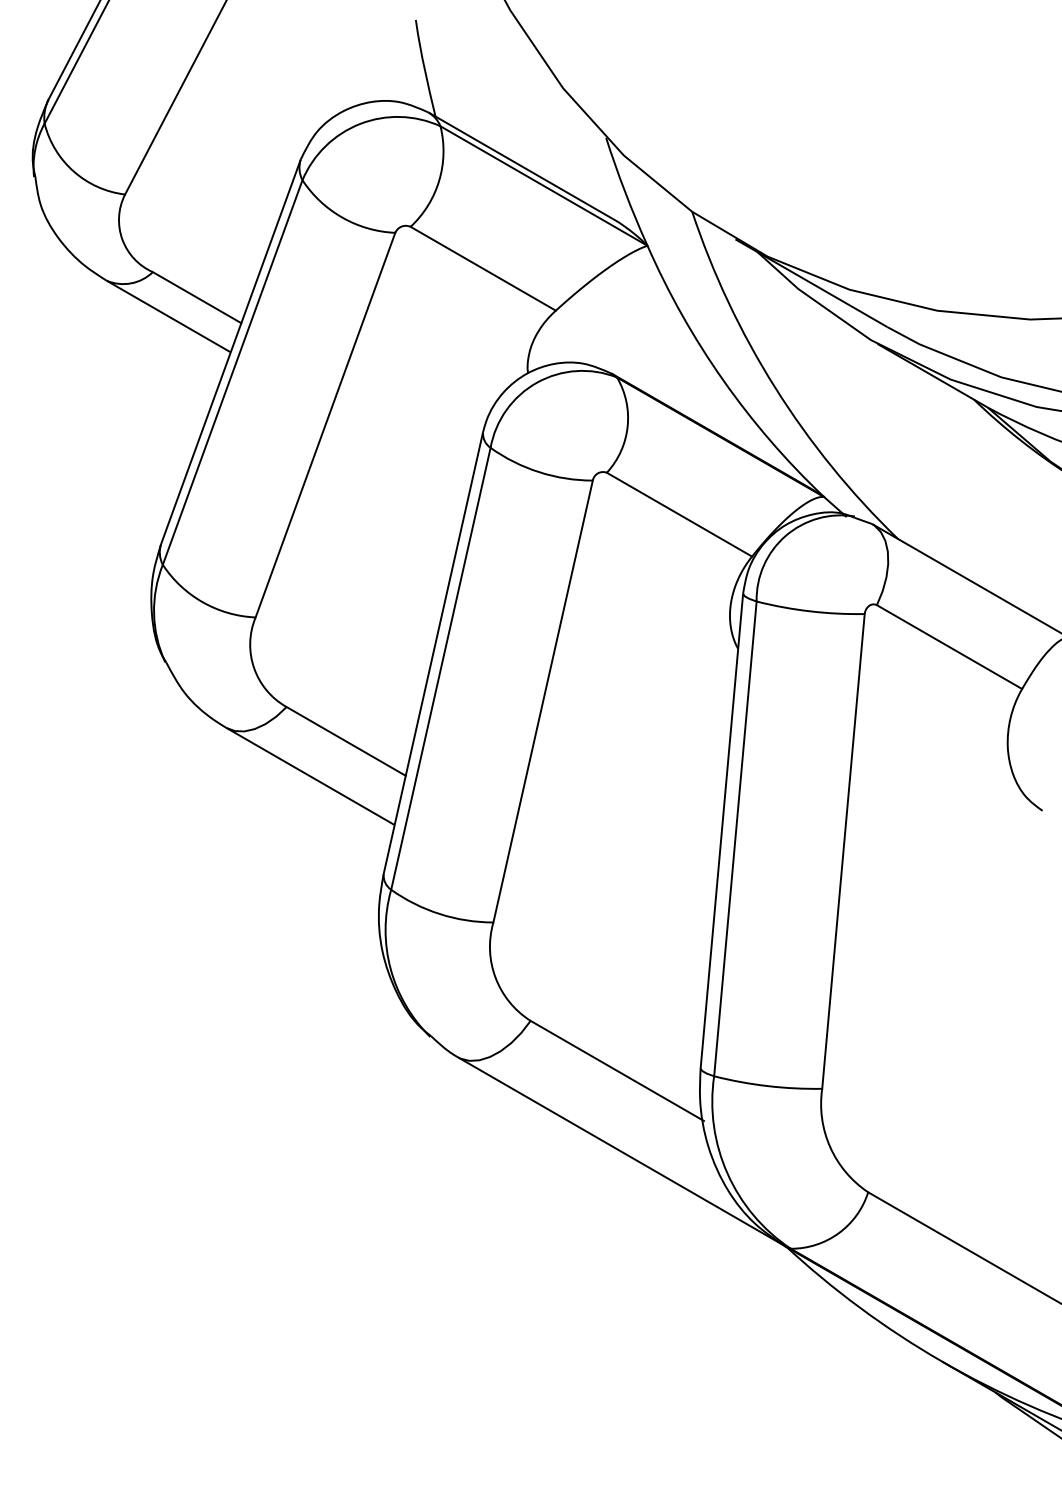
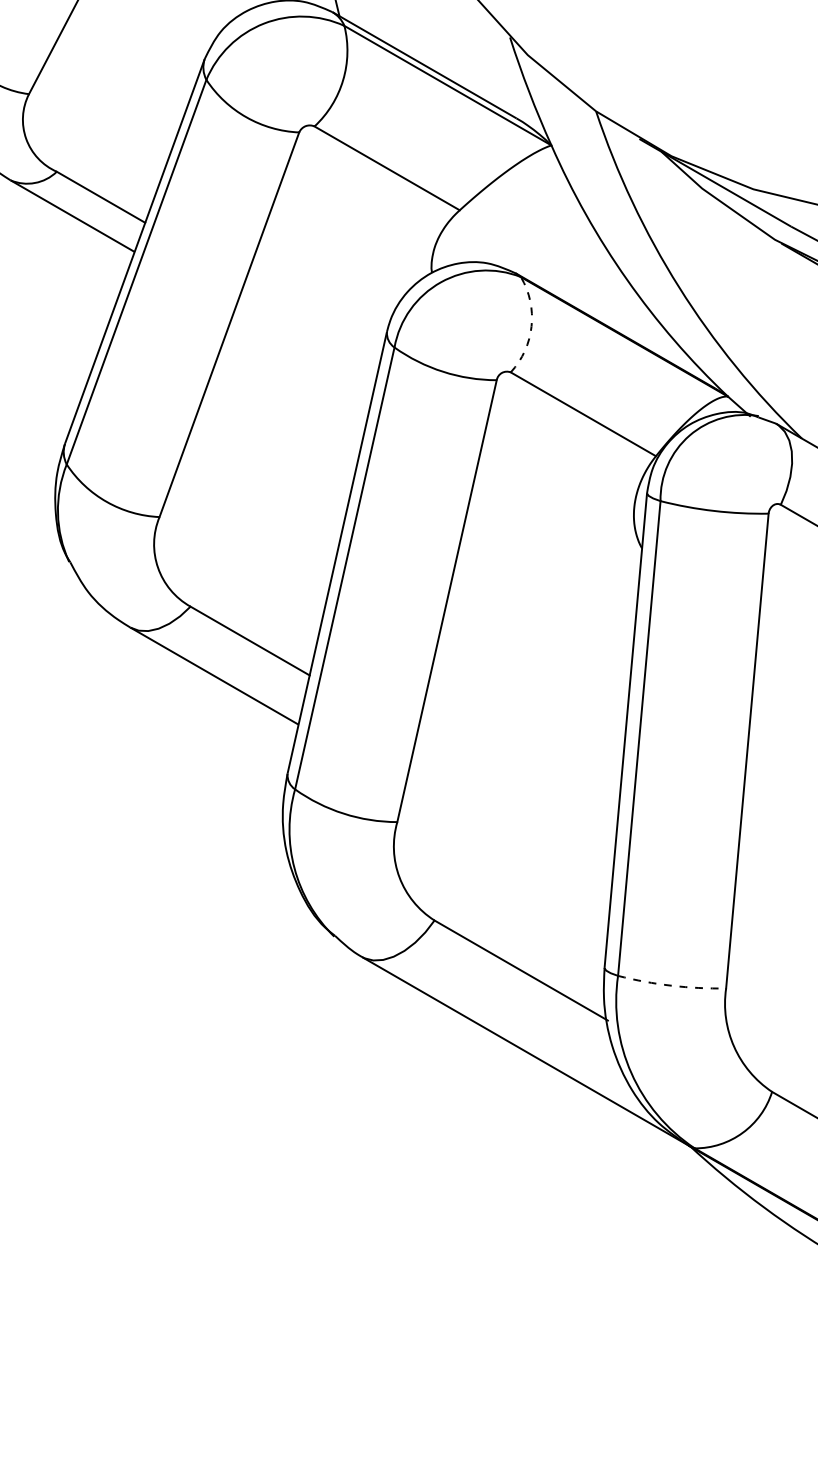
arc: (627, 426) -> (531, 326), solid -> dashed
arc: (767, 1086) -> (671, 986), solid -> dashed

